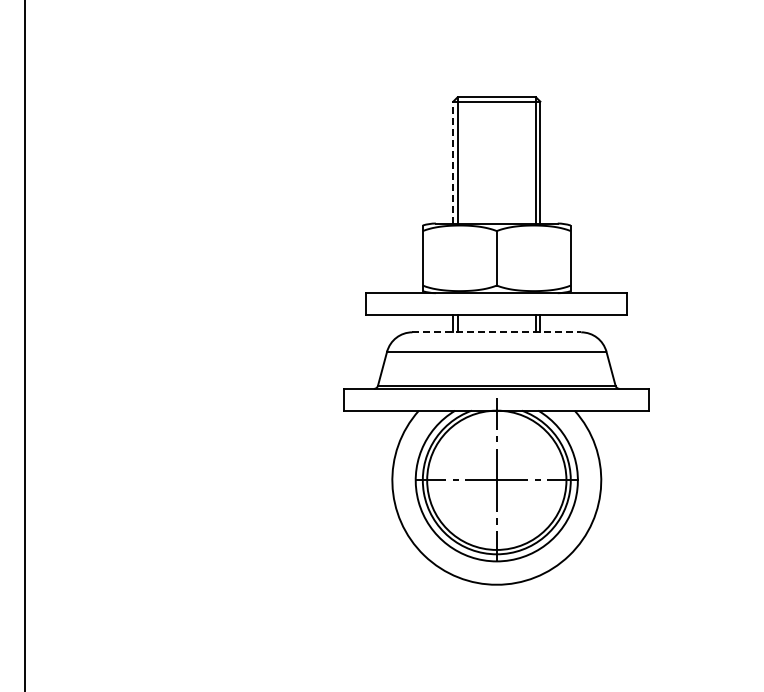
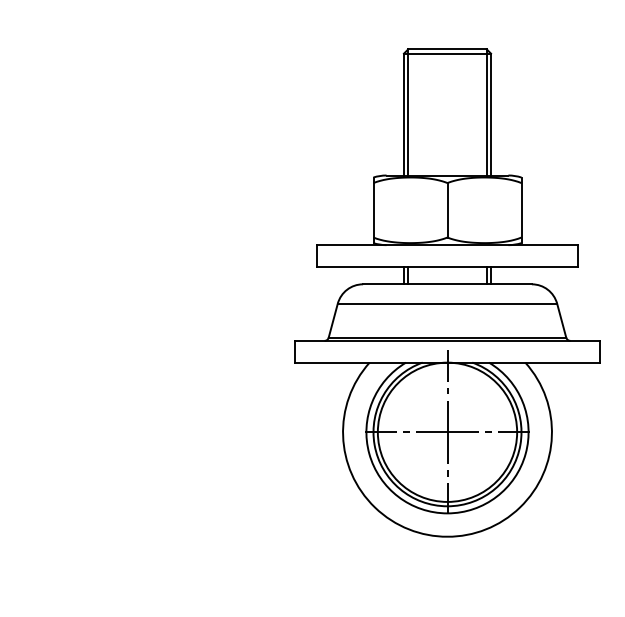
line: (453, 162) -> (404, 114), dashed -> solid
line: (497, 332) -> (448, 284), dashed -> solid

